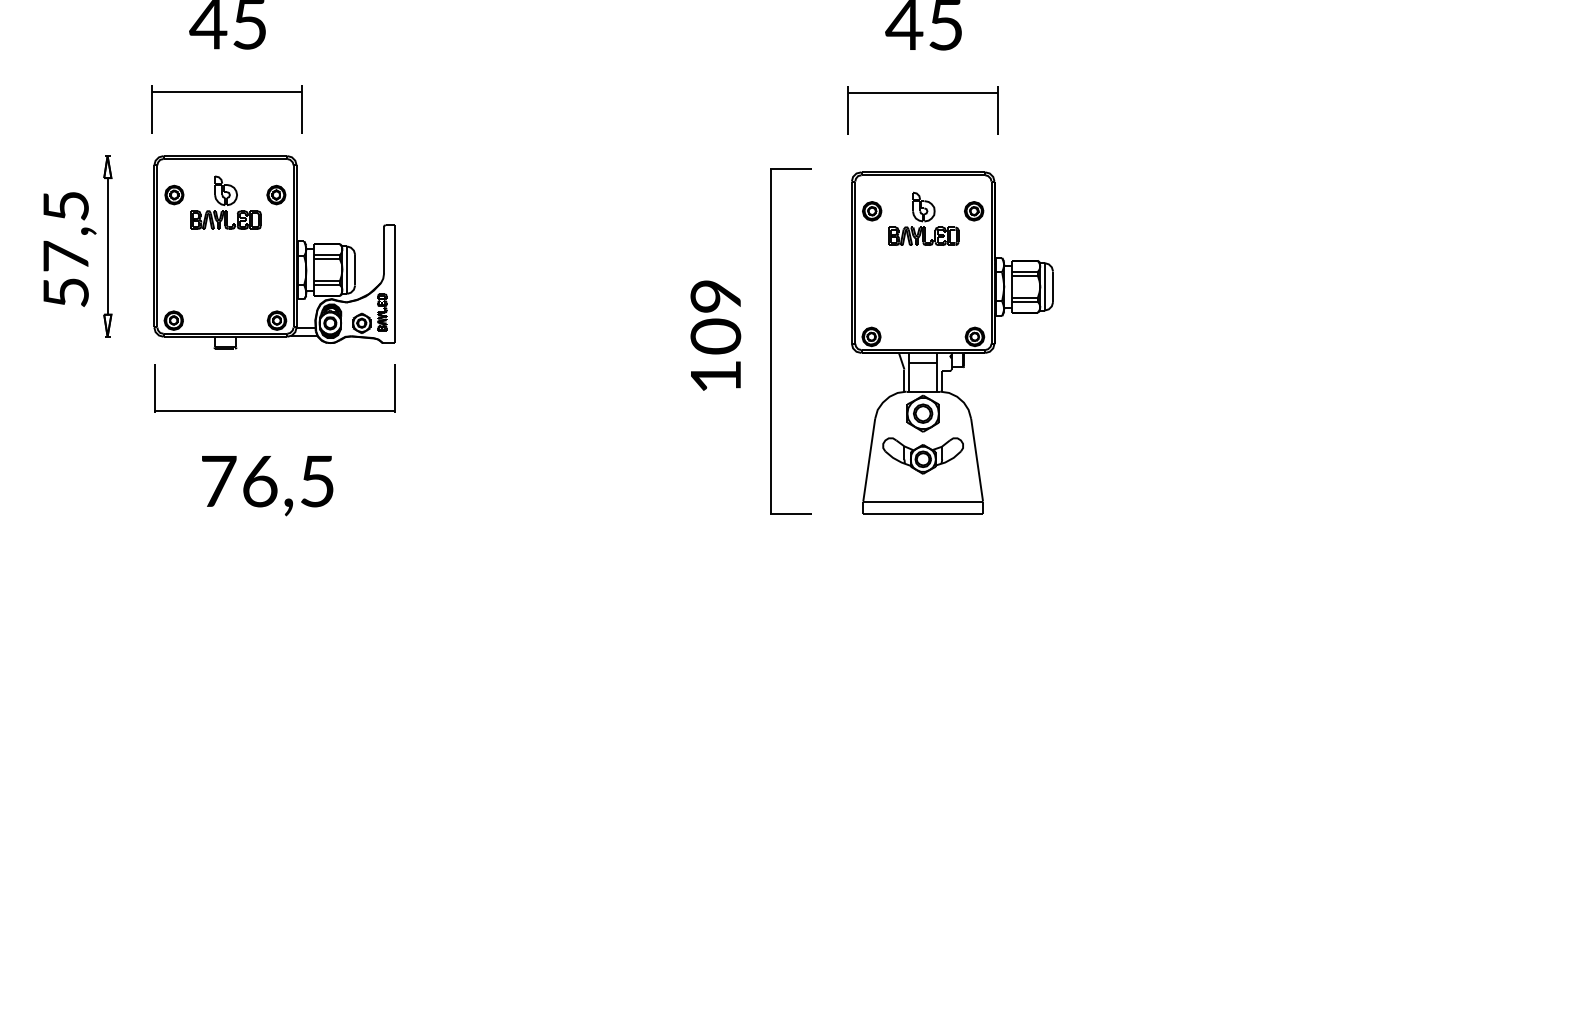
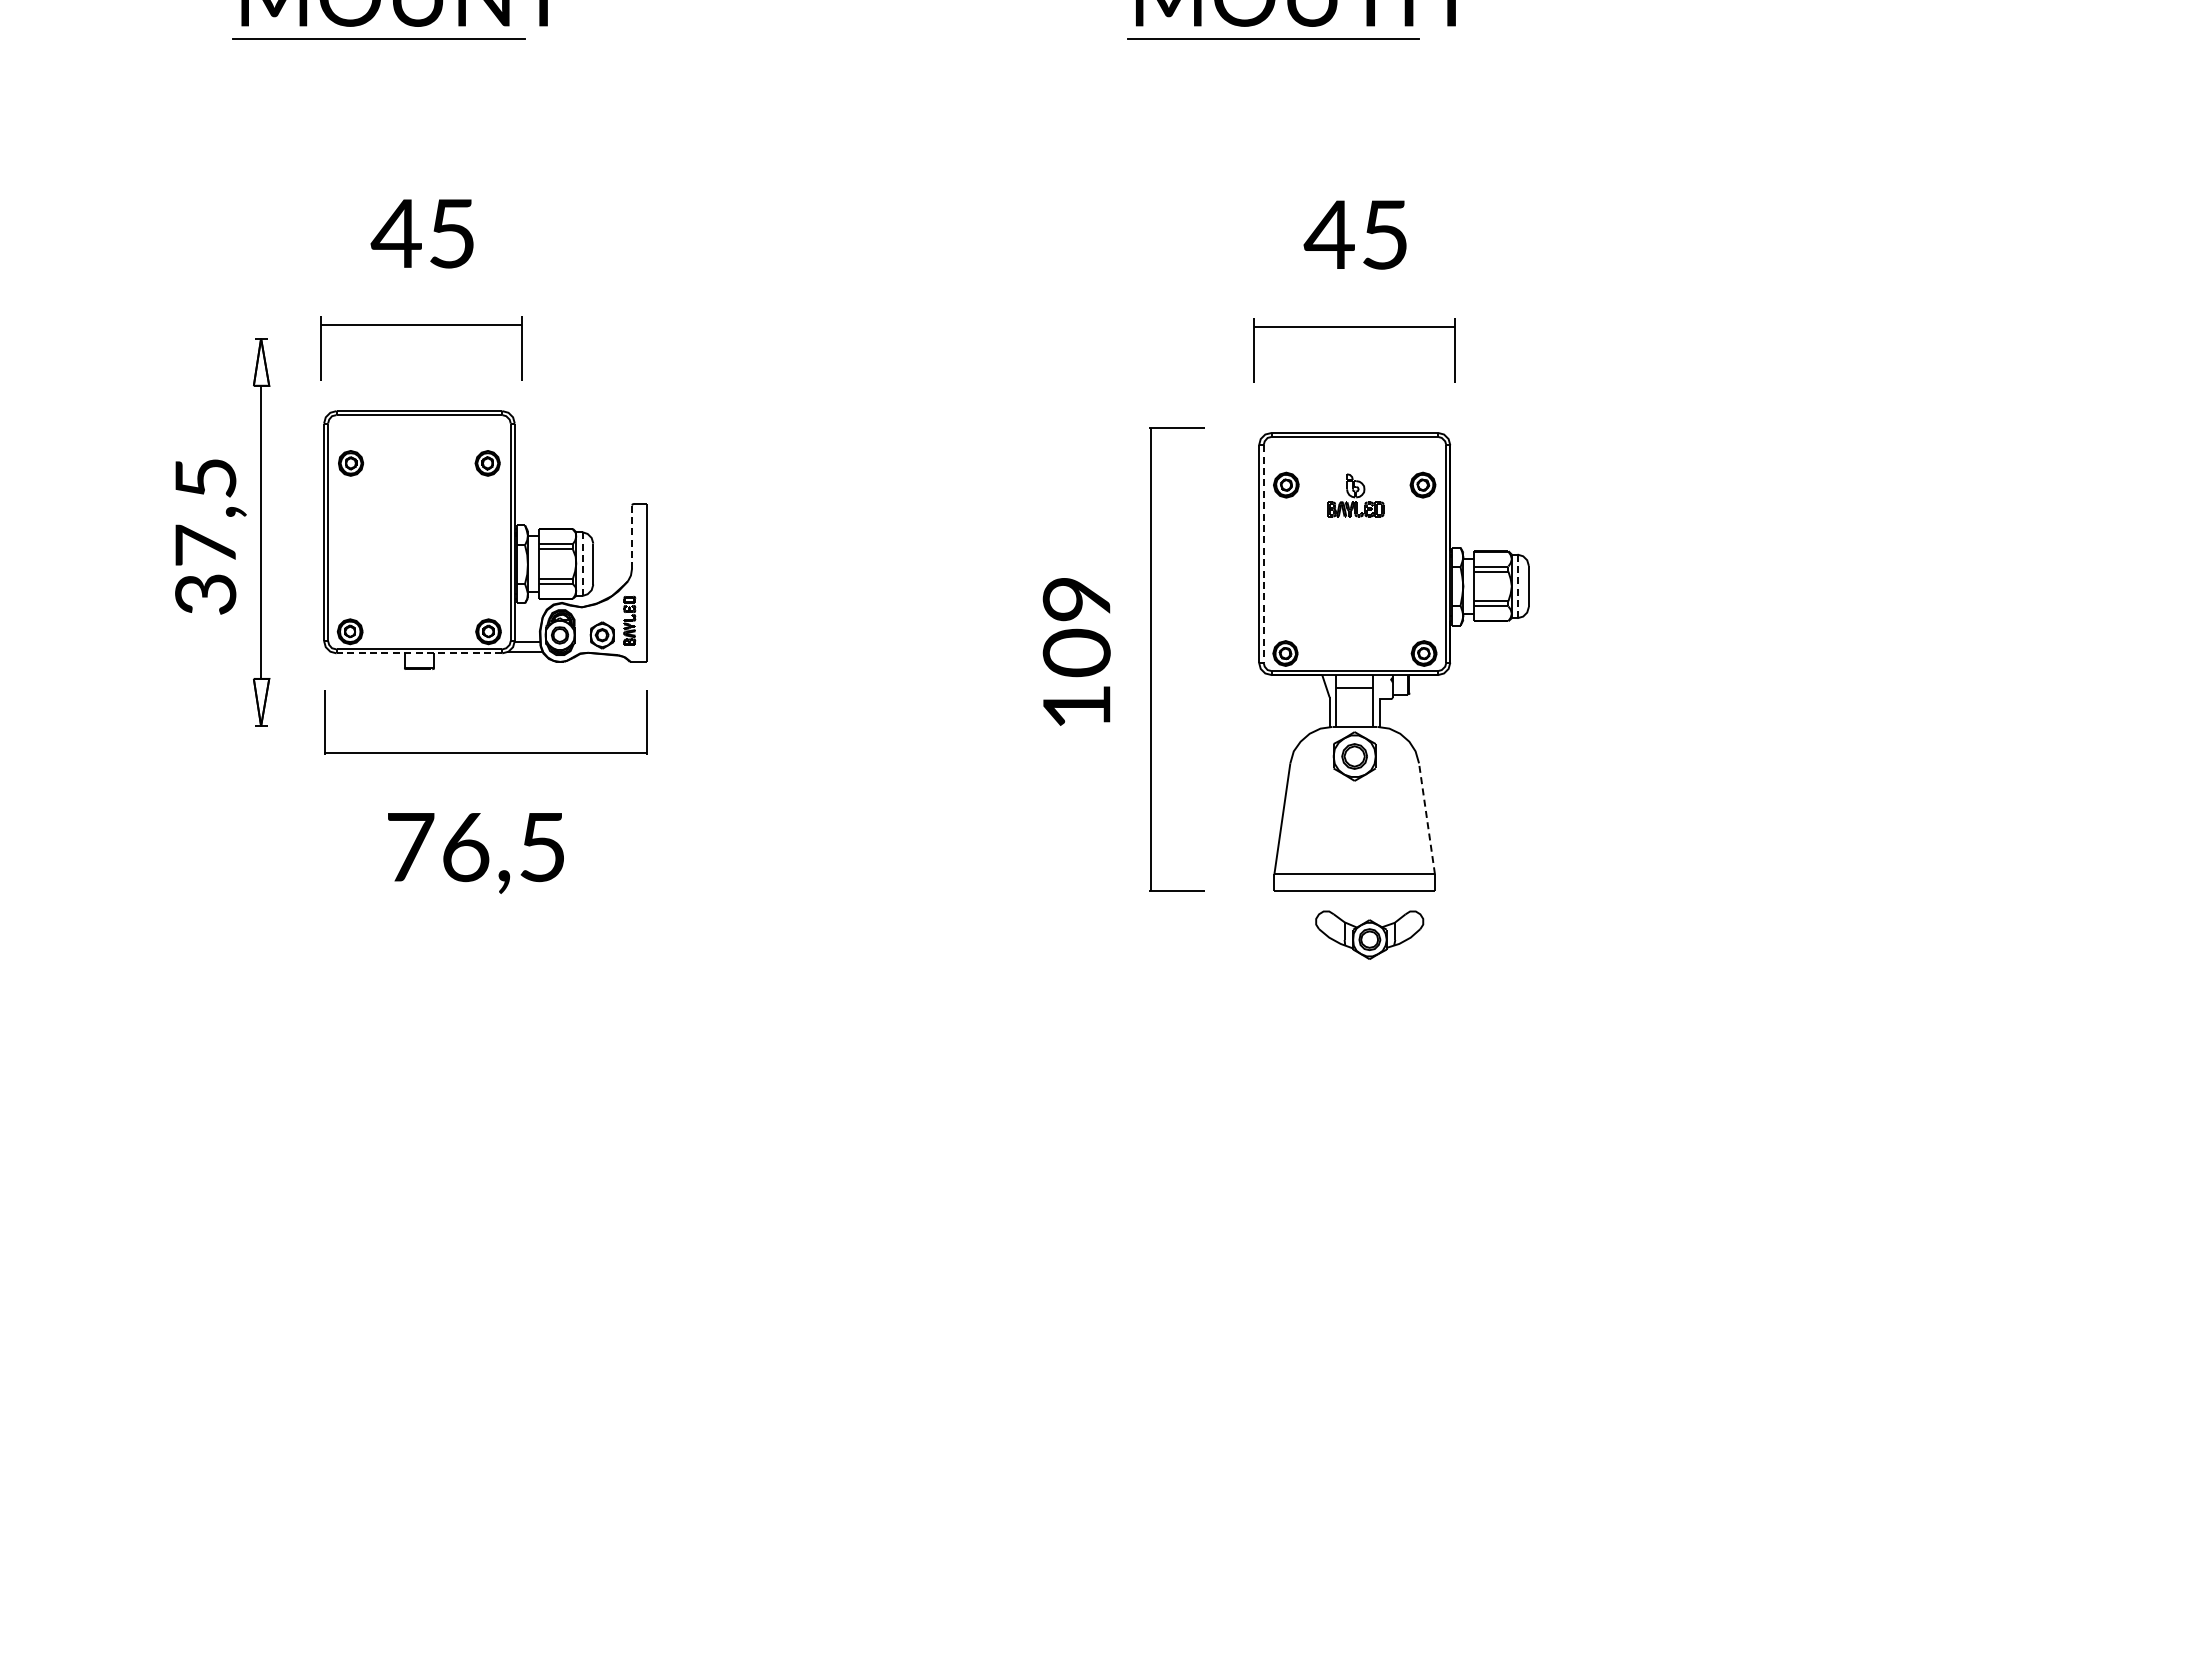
part: (226, 202) -> (420, 473), removed
part: (923, 219) -> (1355, 495), size x0.6
part: (107, 245) -> (261, 531), size x1.6
line: (384, 250) -> (632, 537), solid -> dashed
line: (855, 263) -> (1263, 554), solid -> dashed
line: (347, 270) -> (582, 564), solid -> dashed
line: (1044, 286) -> (1517, 586), solid -> dashed
text: (65, 292) -> (205, 594), 57,5 -> 37,5
line: (225, 336) -> (419, 653), solid -> dashed
part: (923, 455) -> (1369, 934), moved
line: (976, 459) -> (1426, 818), solid -> dashed

